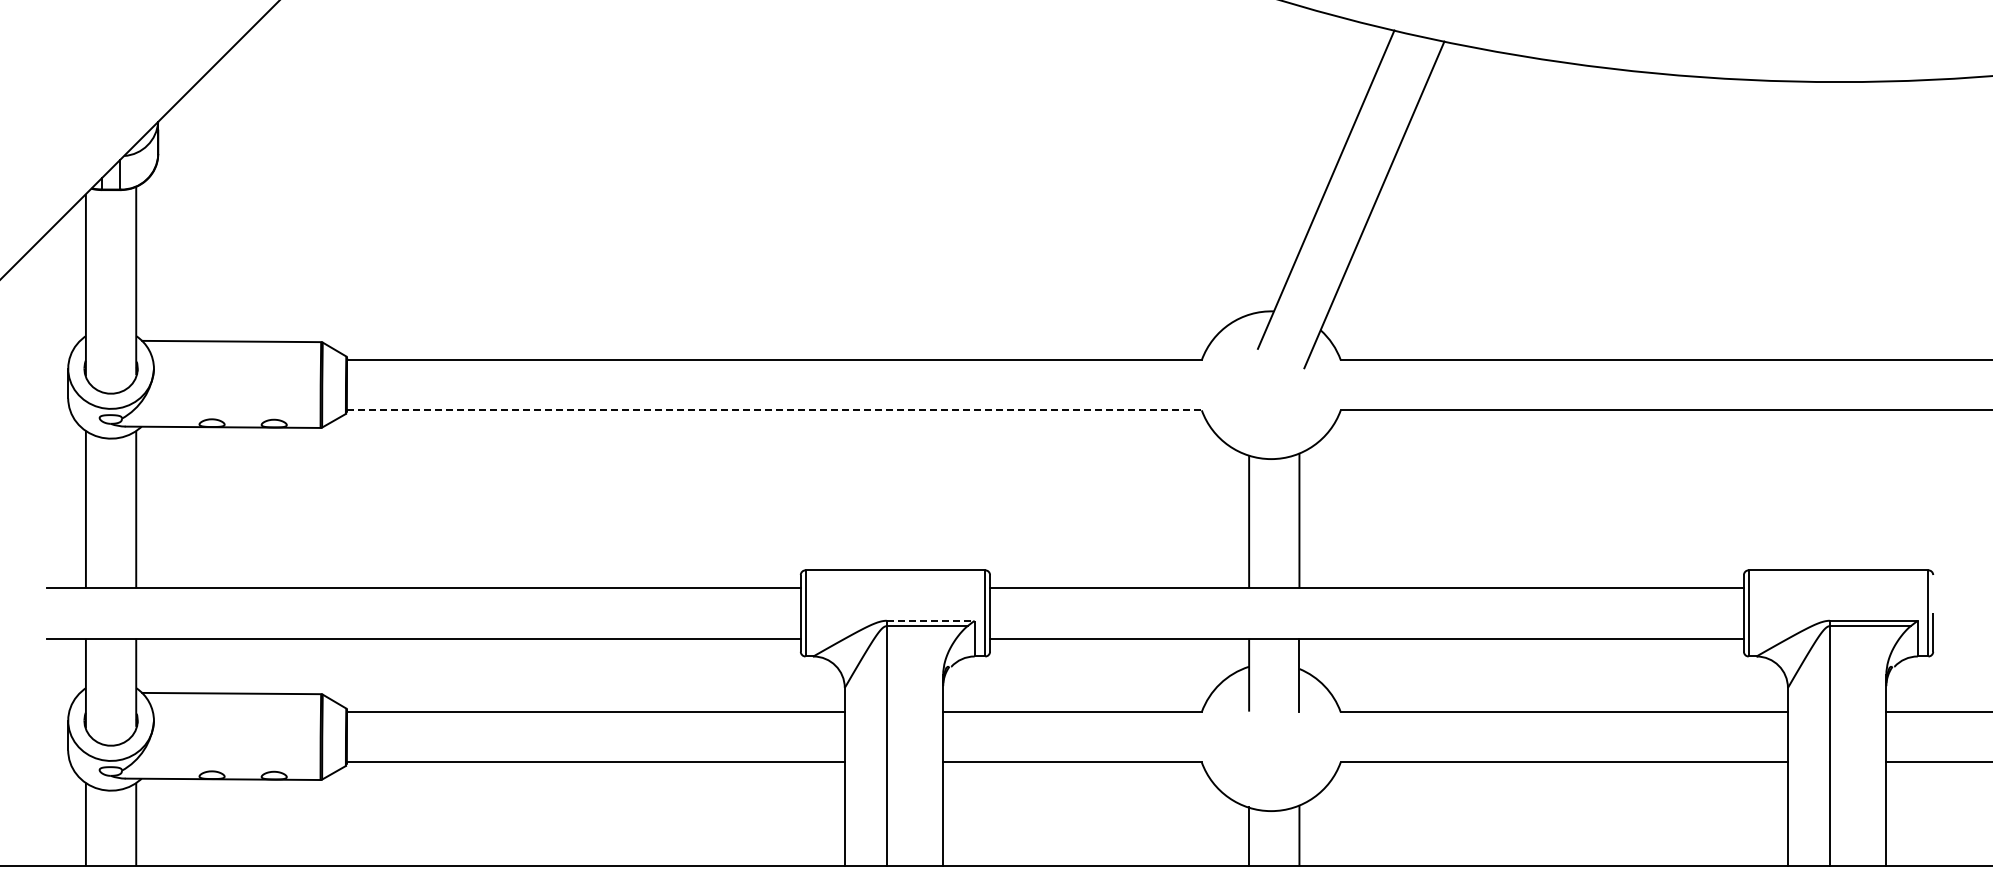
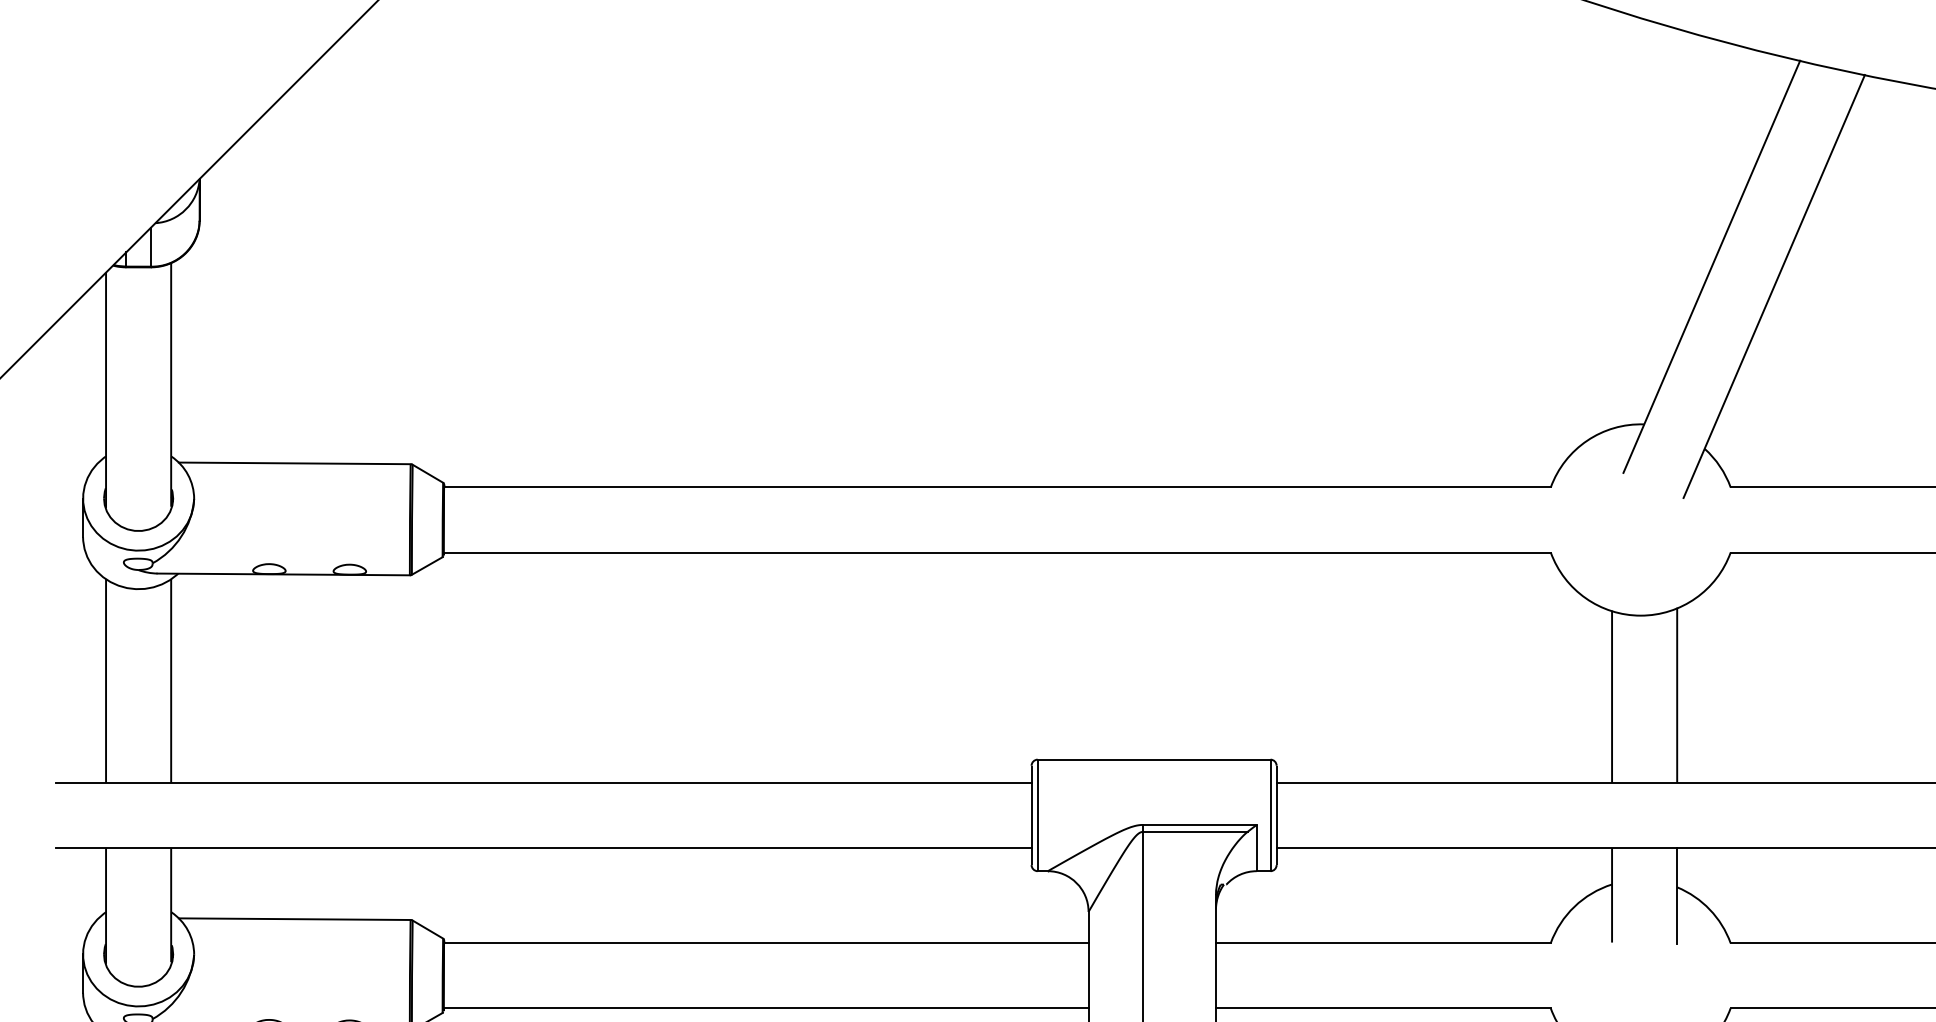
line: (774, 410) -> (997, 552), dashed -> solid
line: (930, 620) -> (1199, 824), dashed -> solid

